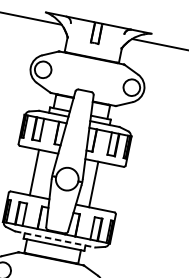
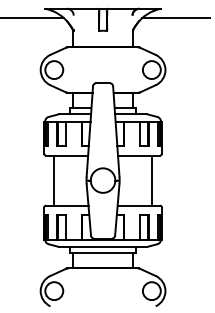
line: (34, 172) -> (53, 180), moved
line: (94, 184) -> (152, 180), moved
line: (55, 239) -> (103, 246), dashed -> solid

